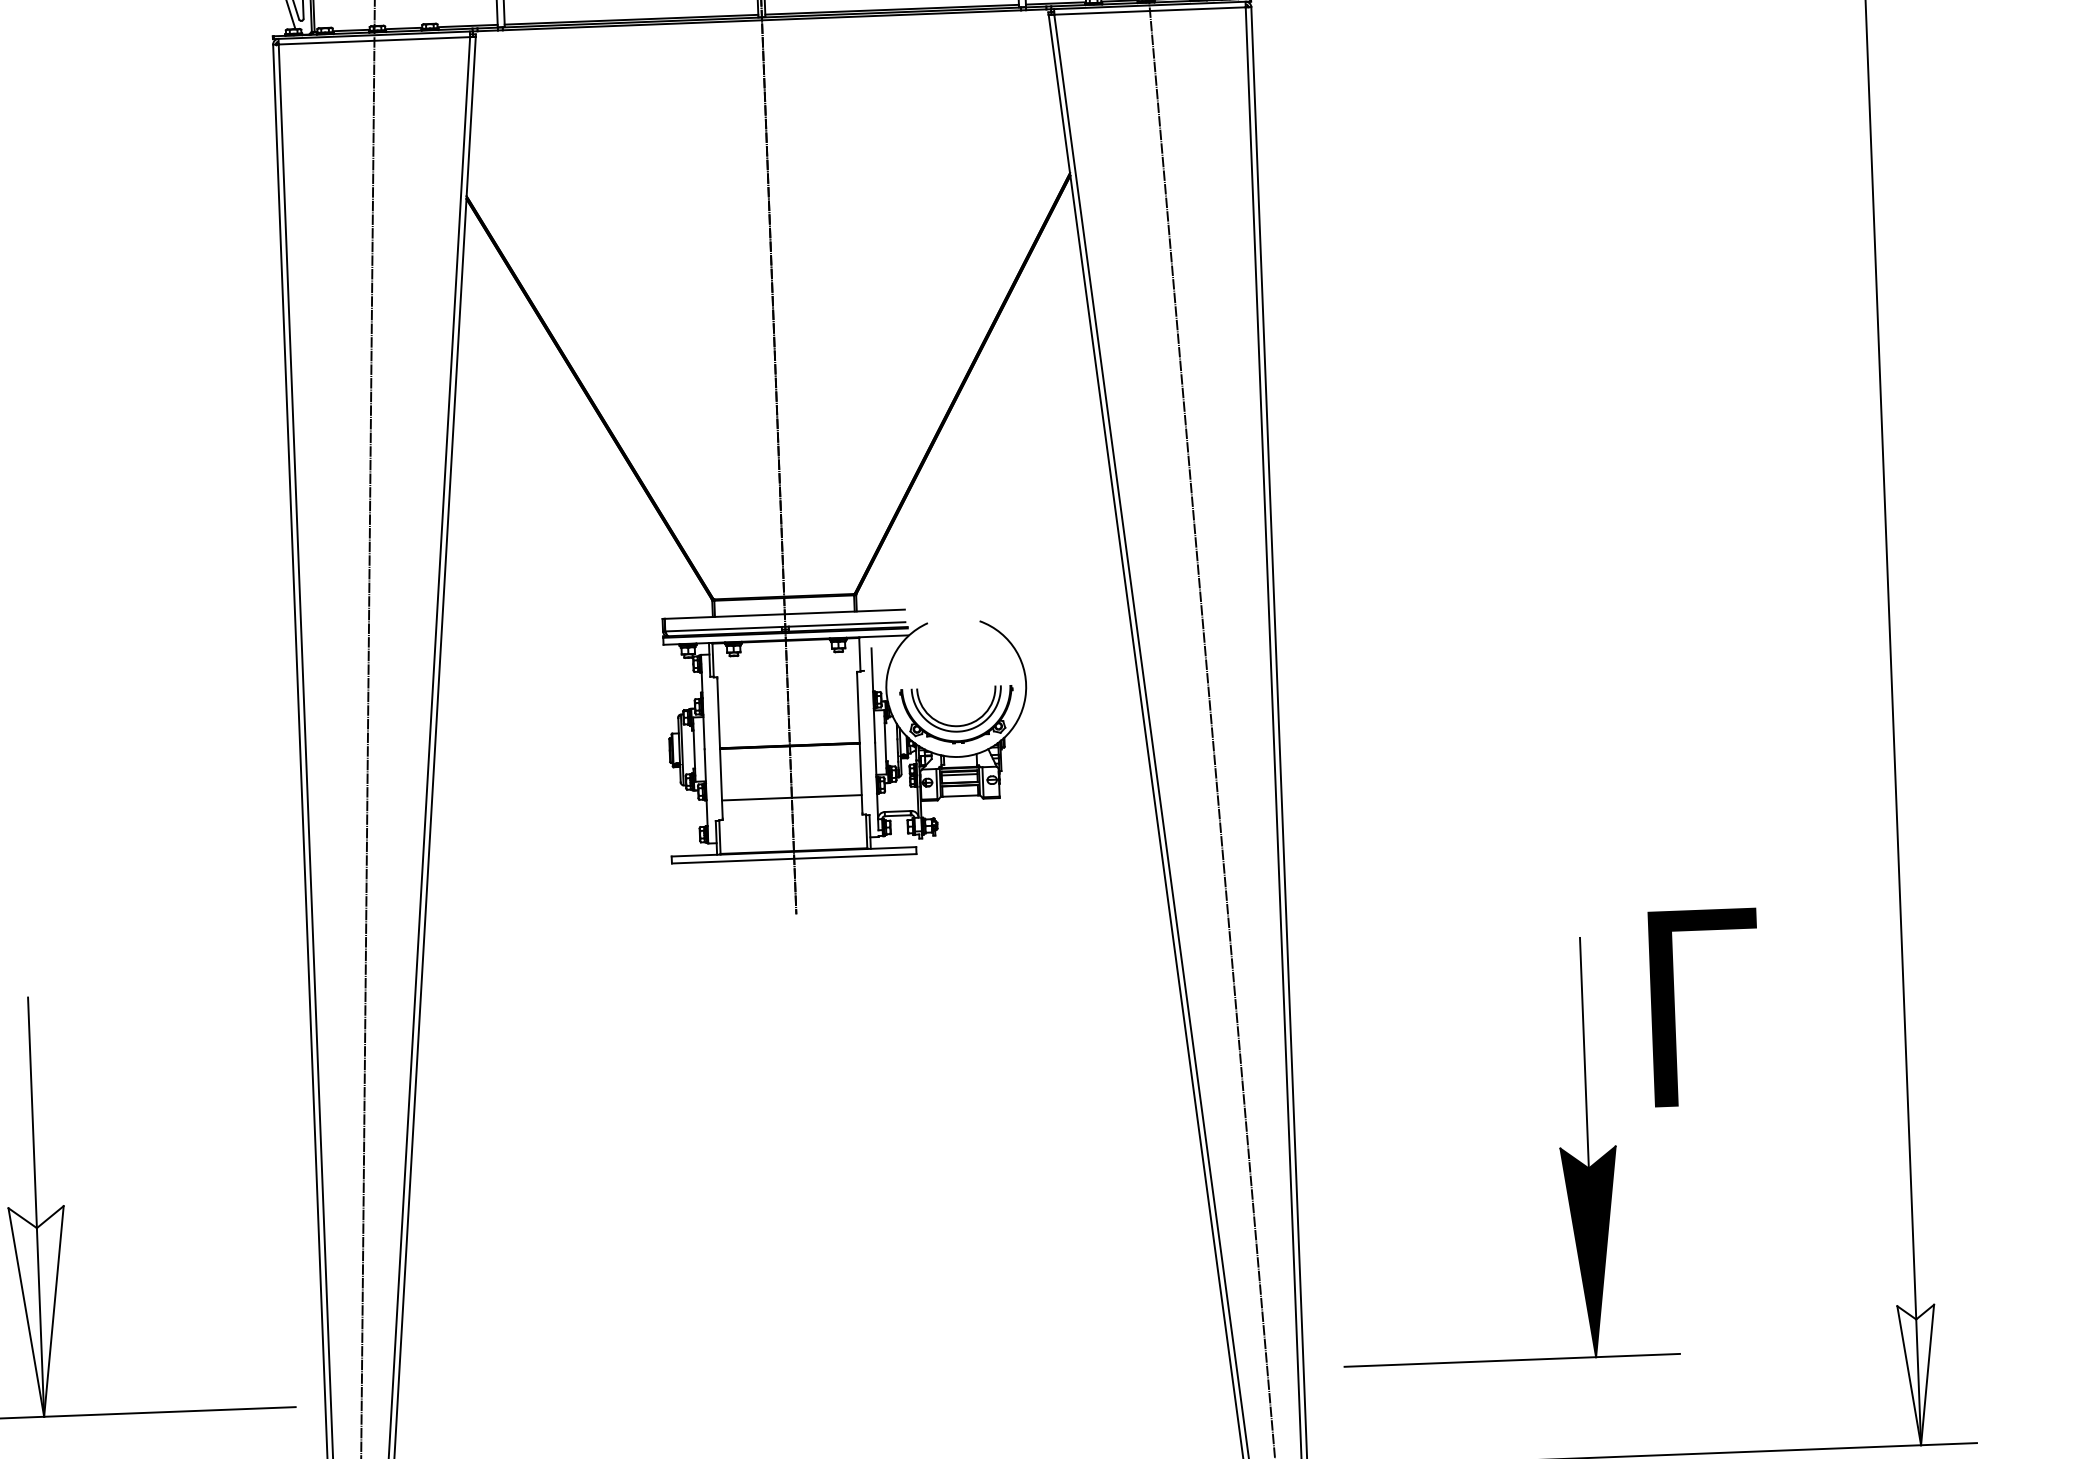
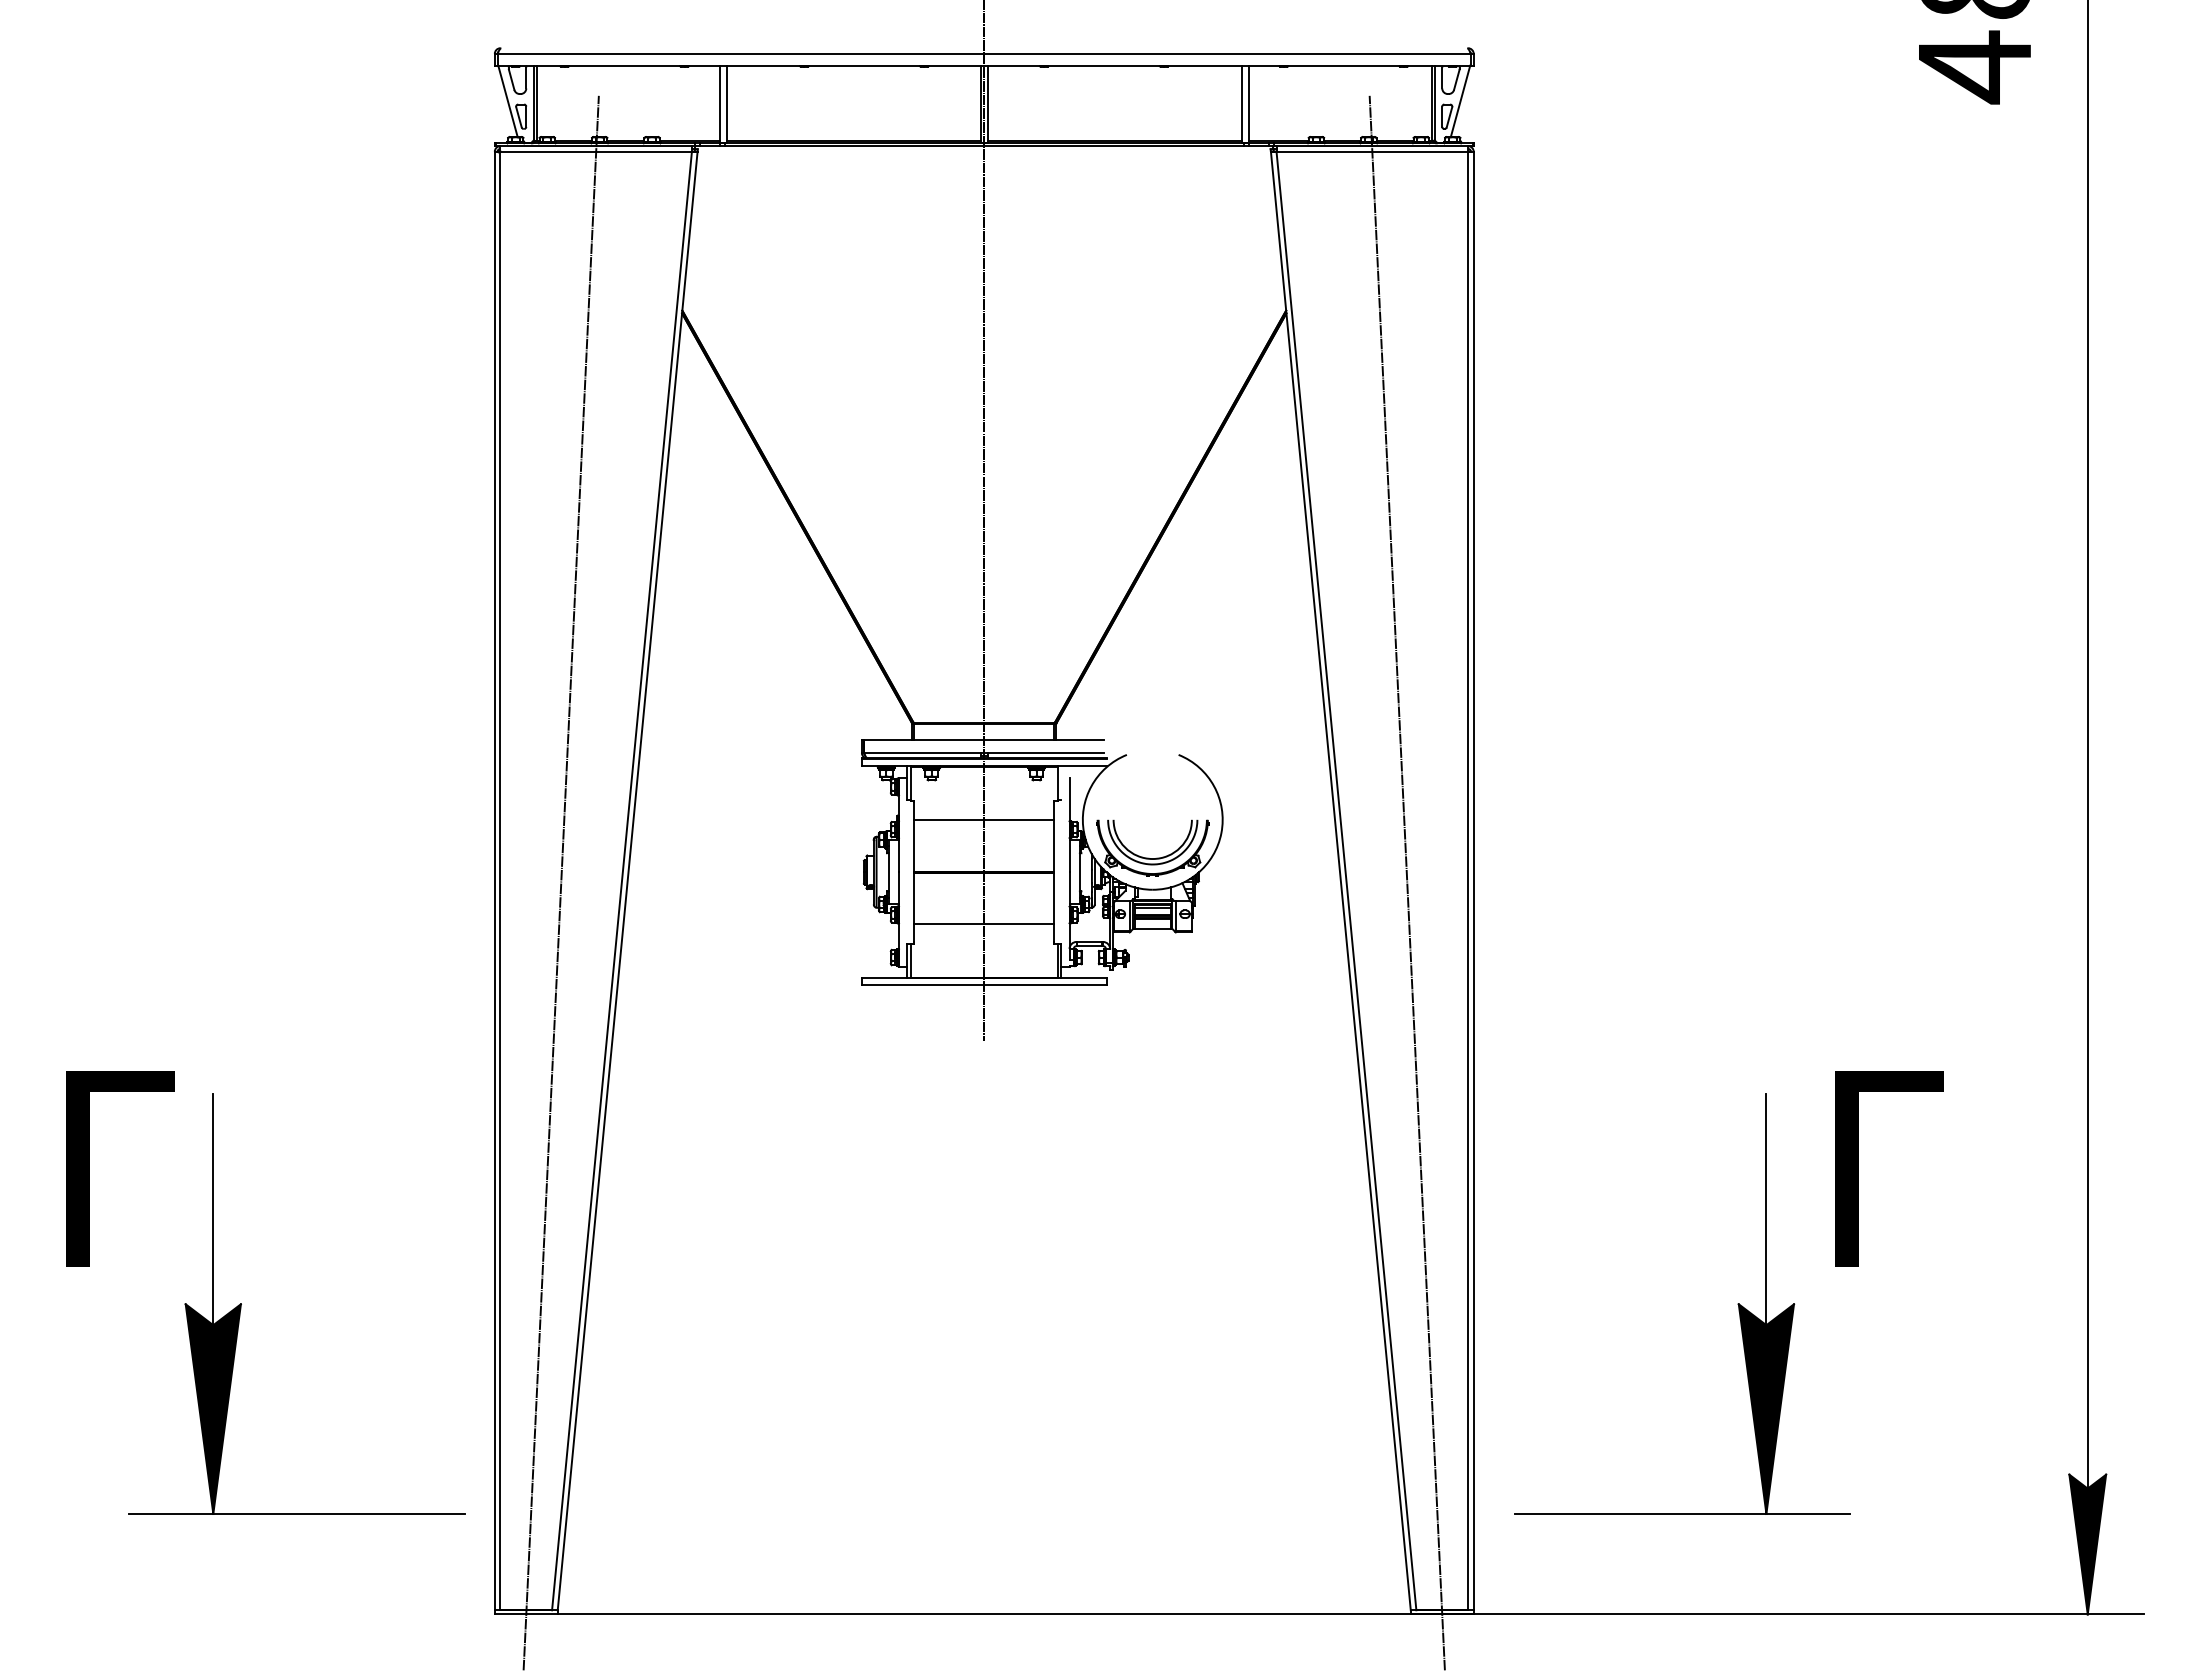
line: (788, 694) -> (984, 820), added
fill: (39, 1312) -> (212, 1409), added
fill: (1918, 1375) -> (2087, 1544), added

